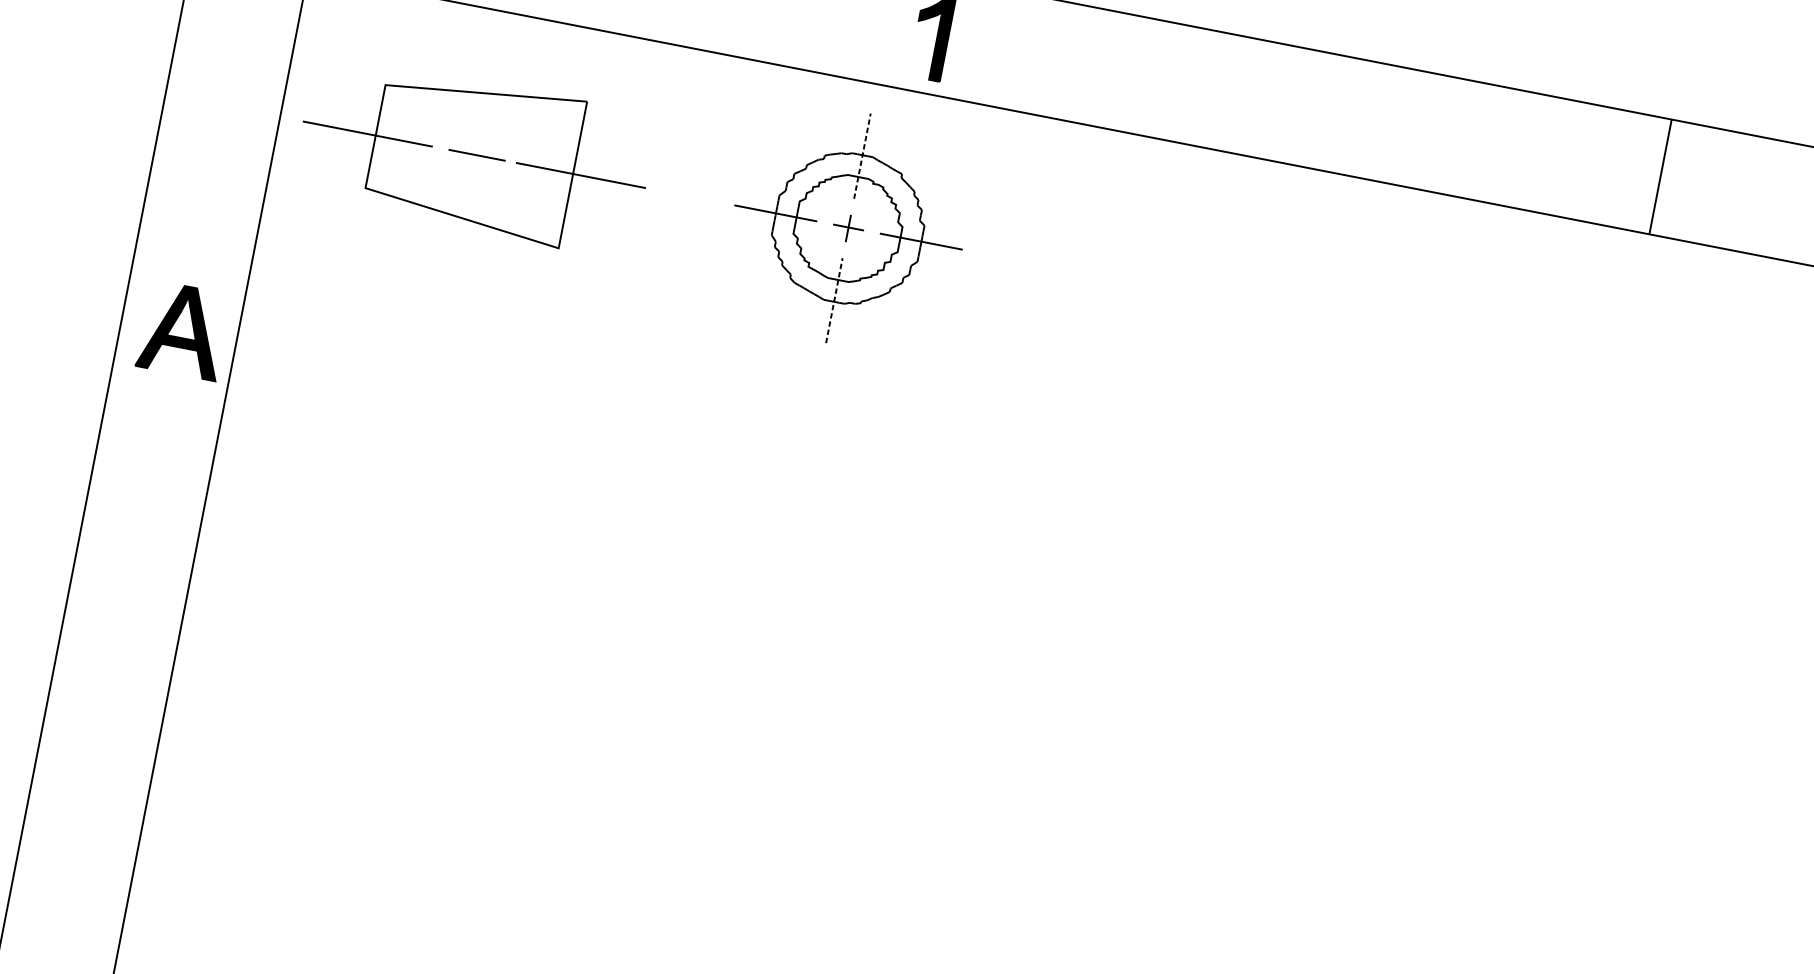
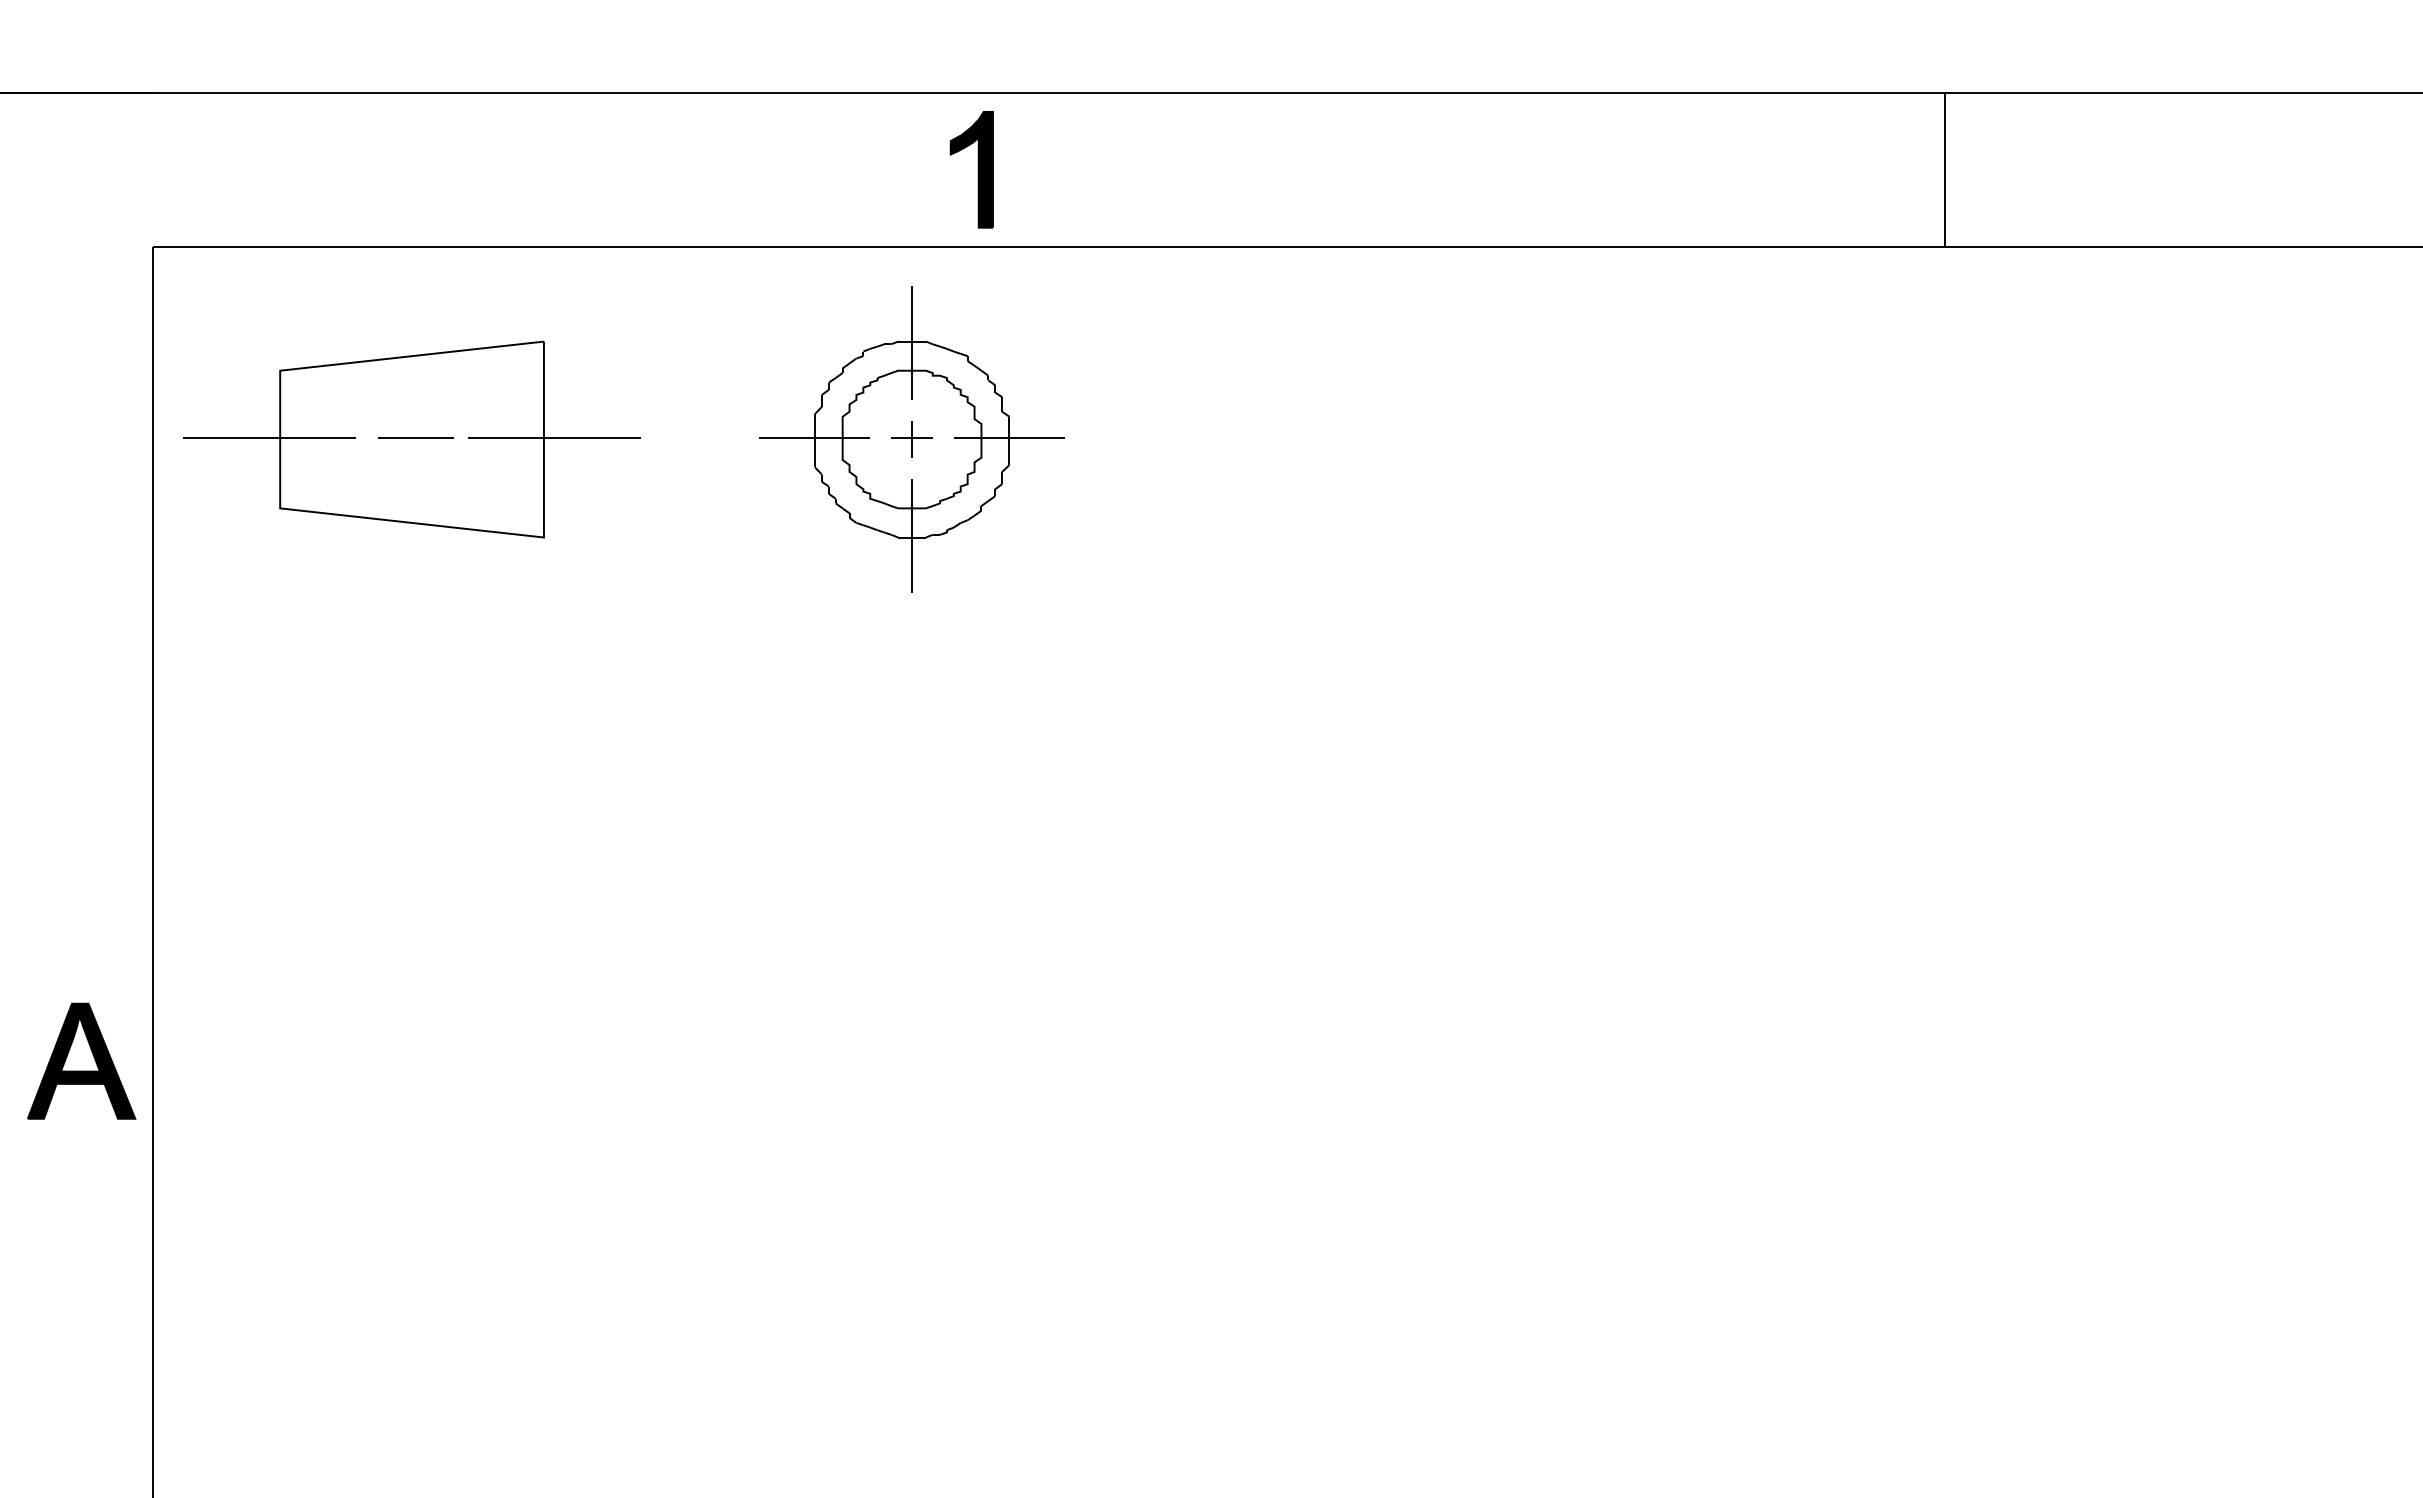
line: (862, 155) -> (912, 342), dashed -> solid
line: (834, 300) -> (912, 535), dashed -> solid
part: (183, 329) -> (81, 1060), moved

